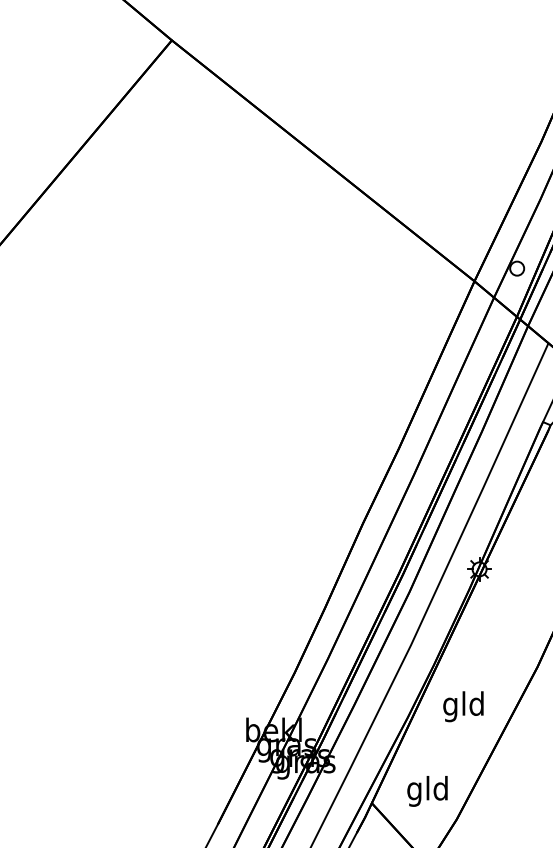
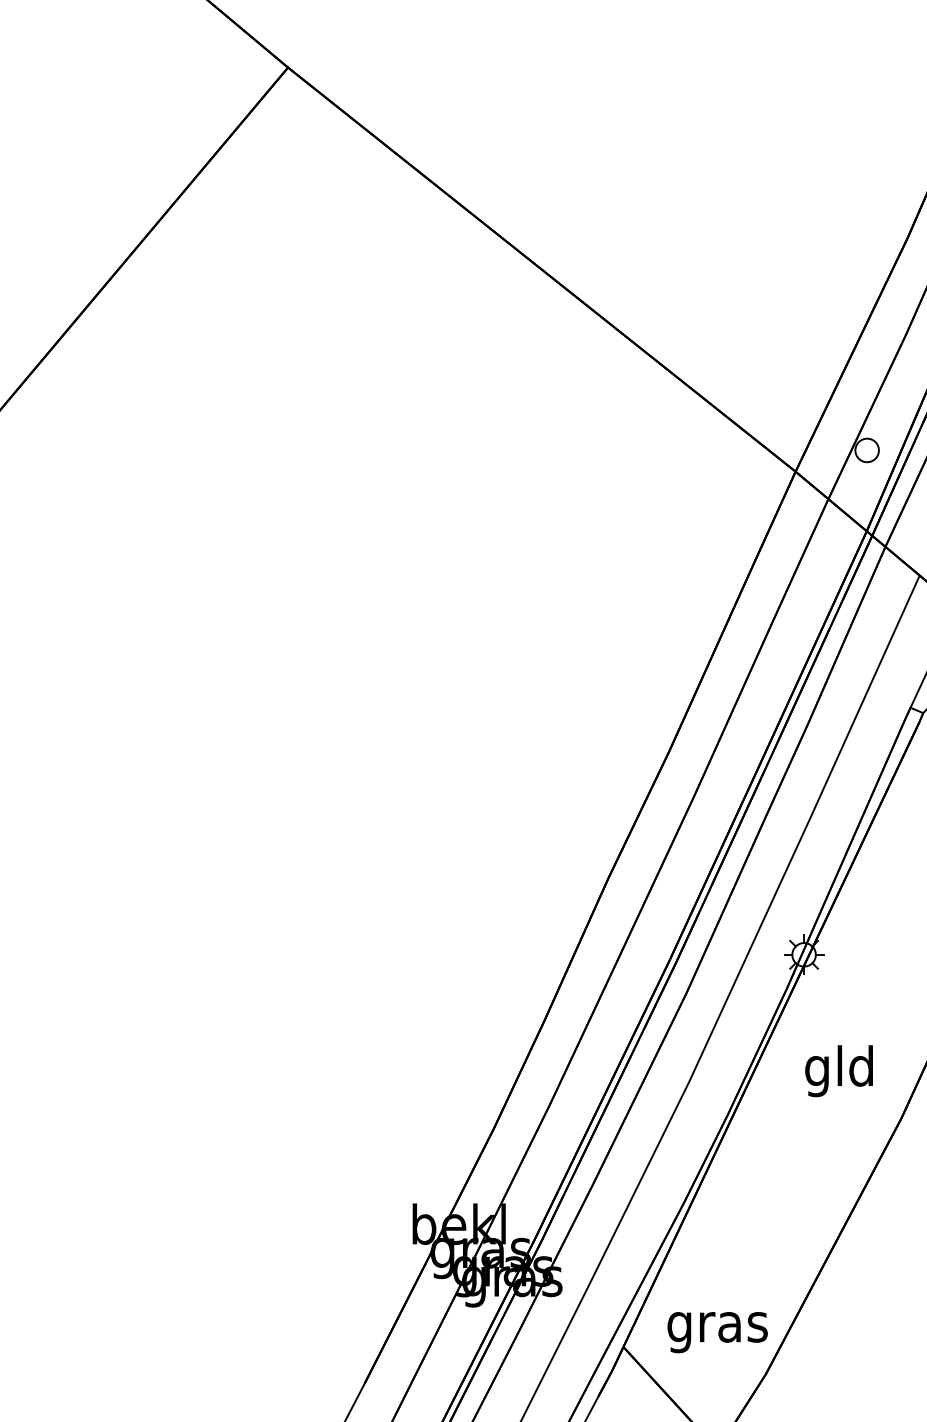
text: (463, 706) -> (839, 1070), moved
text: (427, 791) -> (716, 1327), gld -> gras

